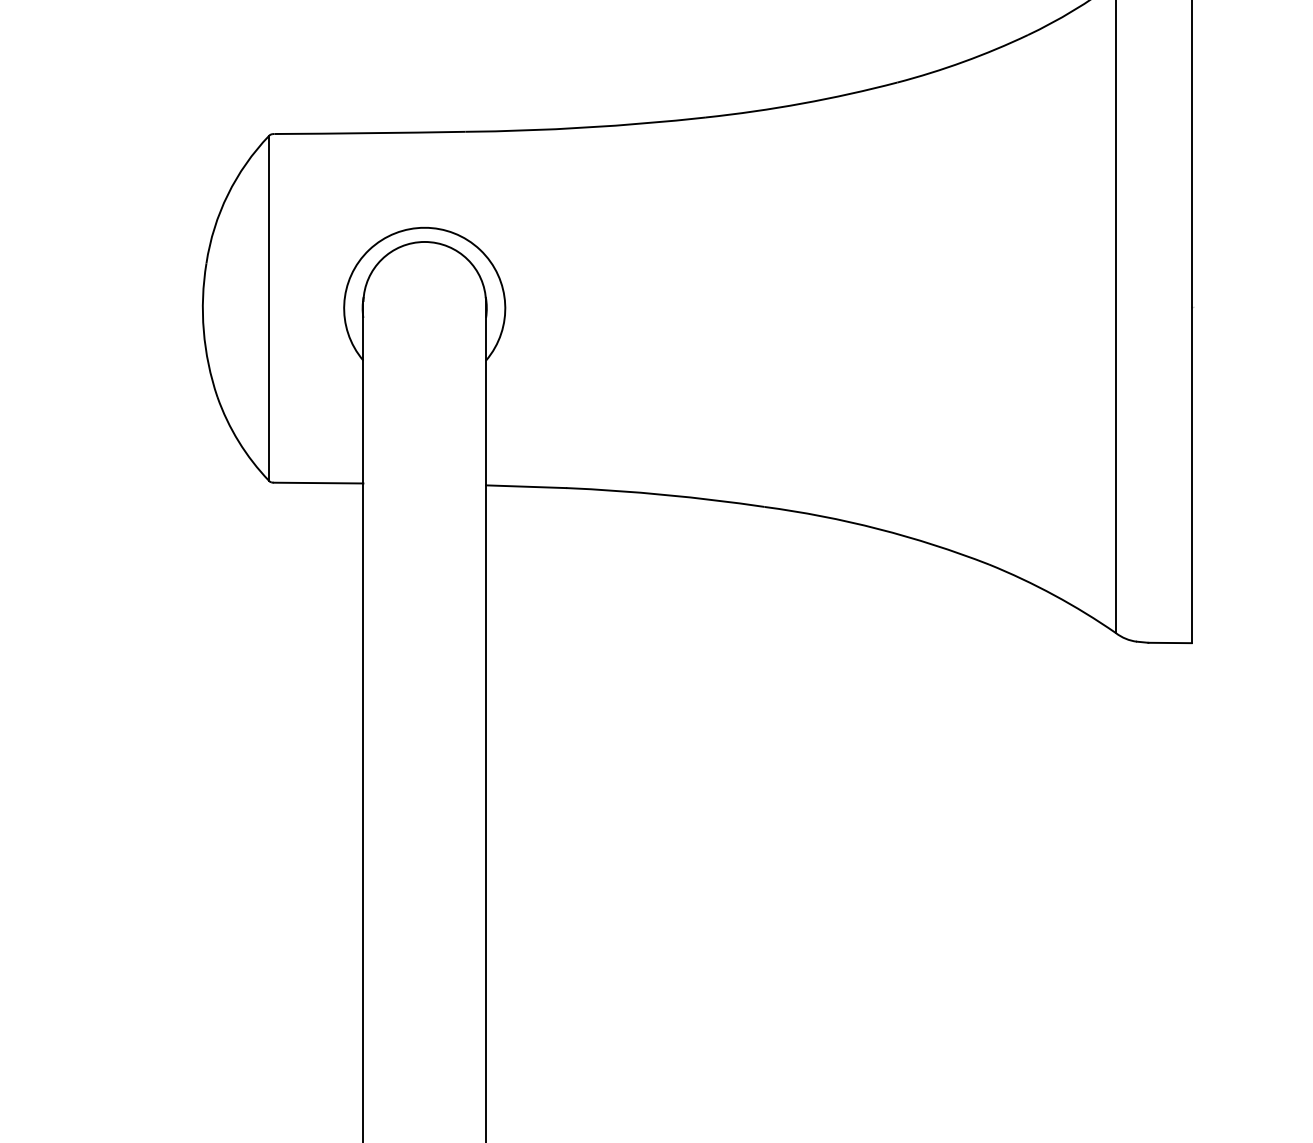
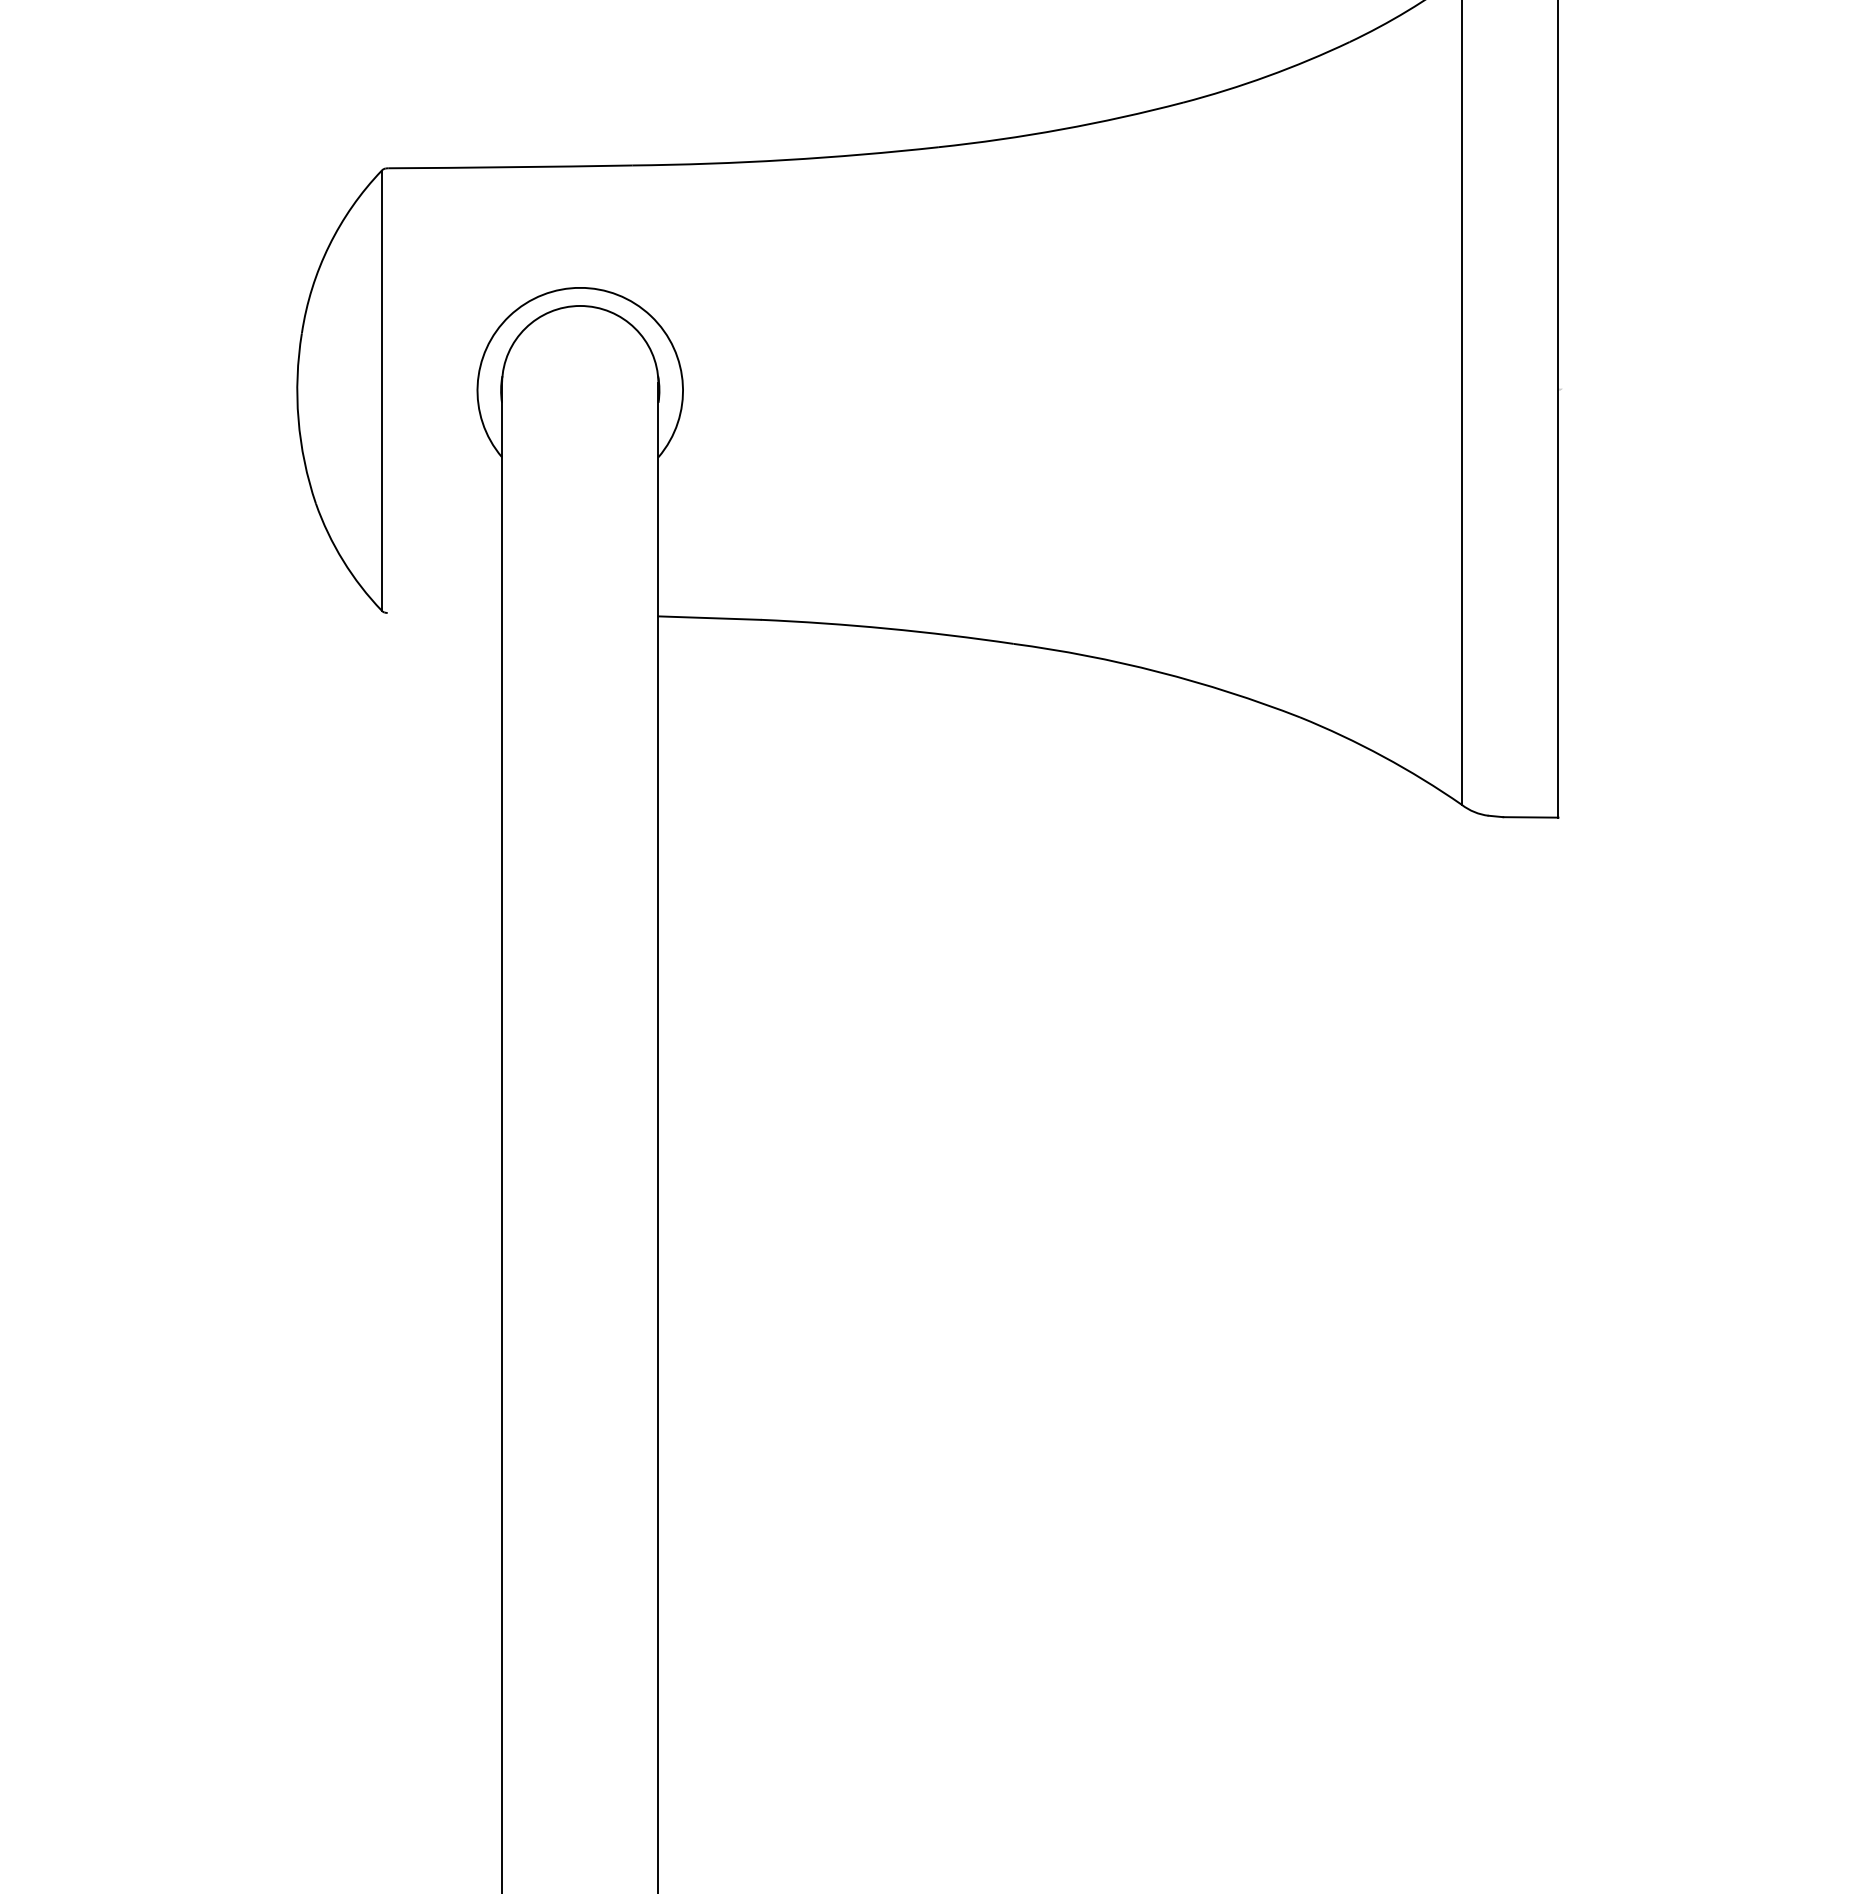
line: (318, 483) -> (444, 613), removed

